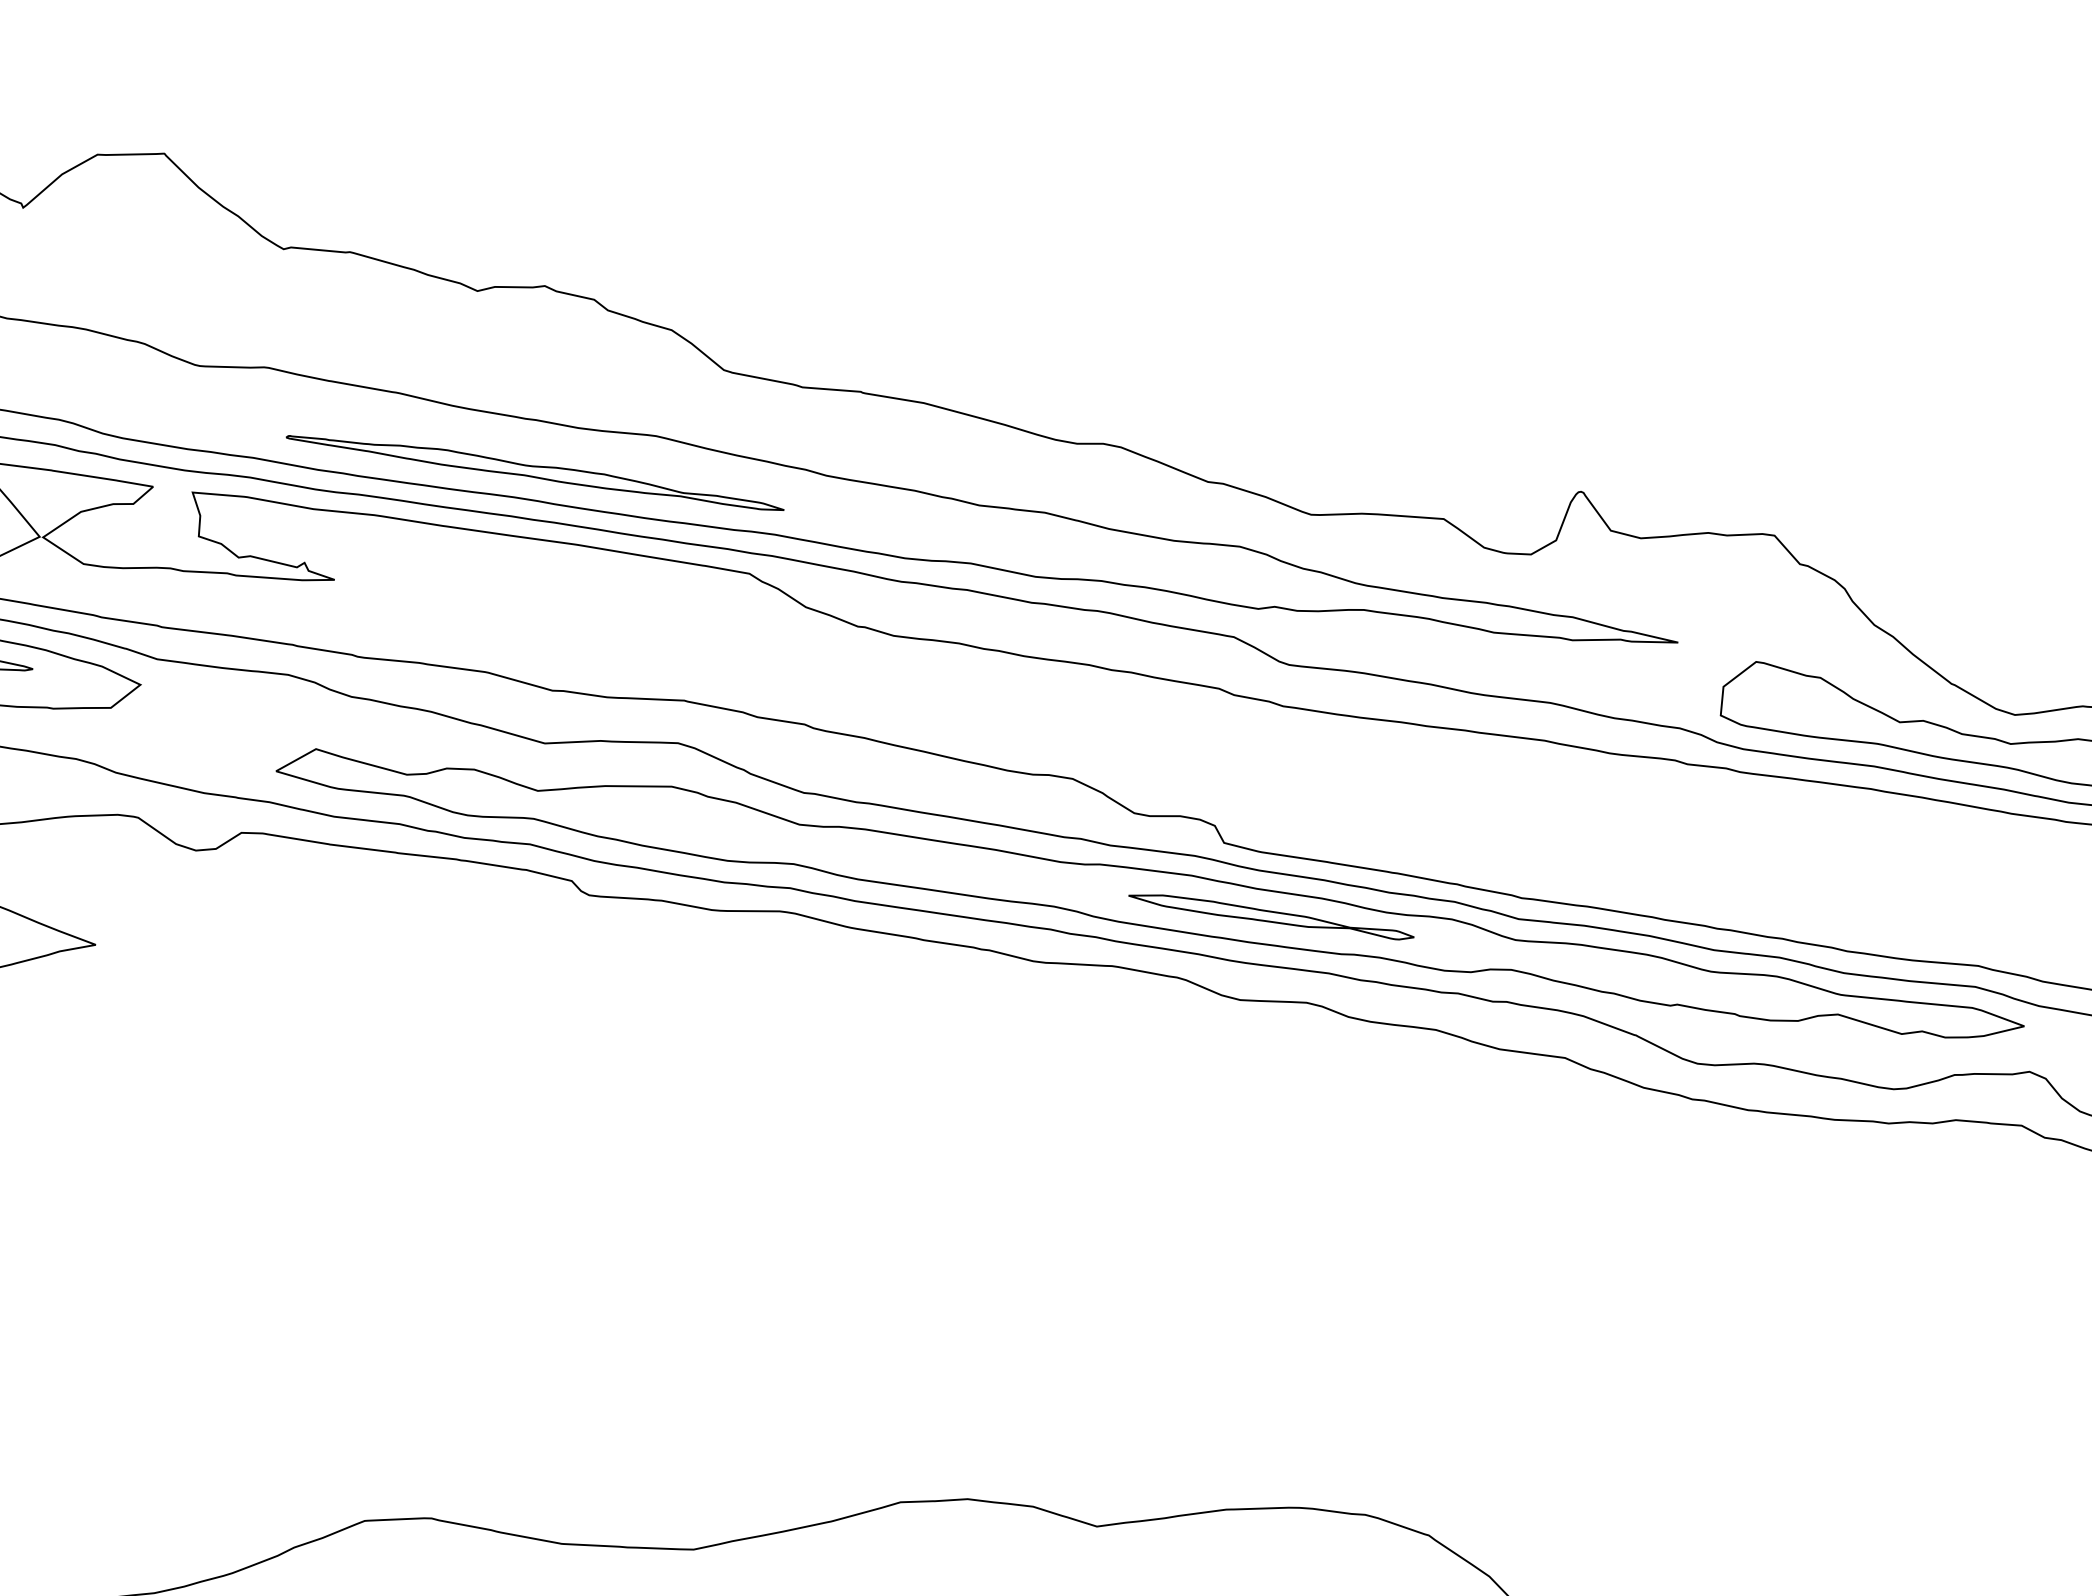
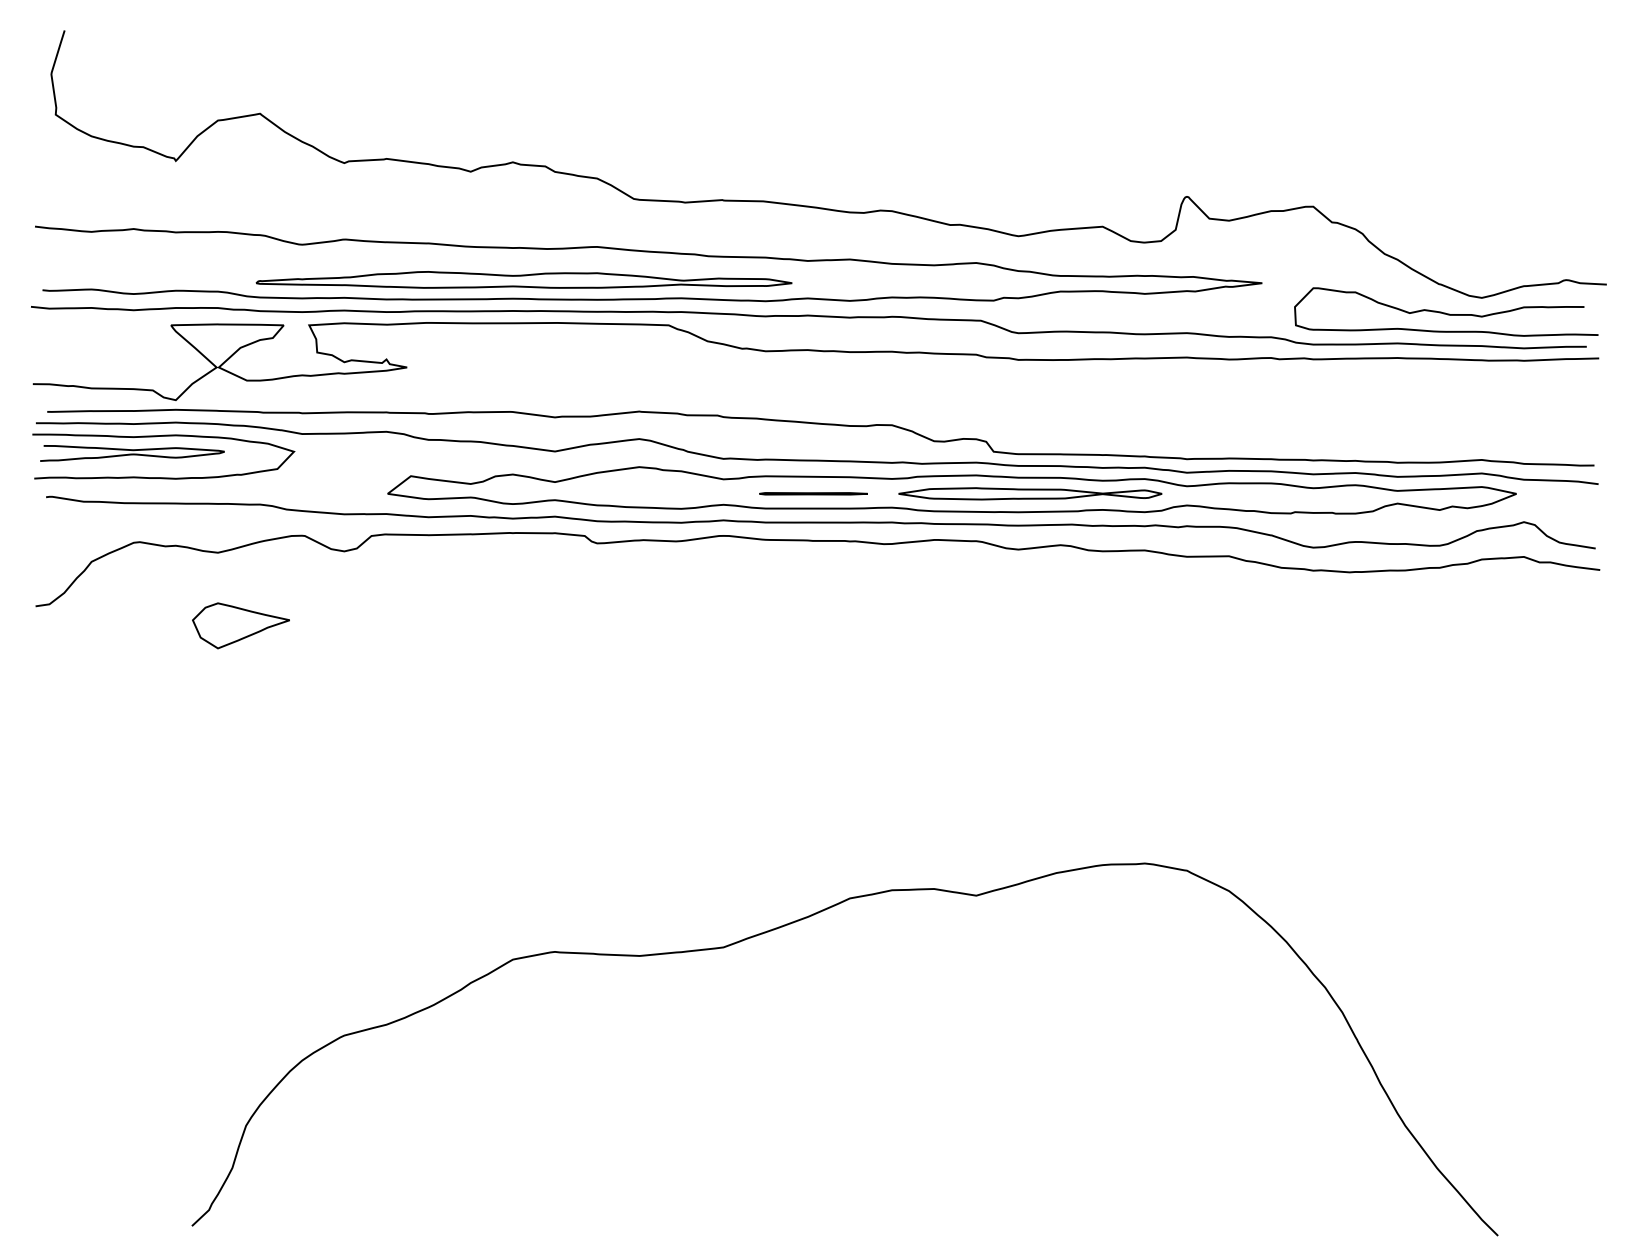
part: (534, 469) -> (523, 279), size x1.67
line: (935, 866) -> (813, 493), added
part: (1271, 915) -> (1030, 493), size x1.43

